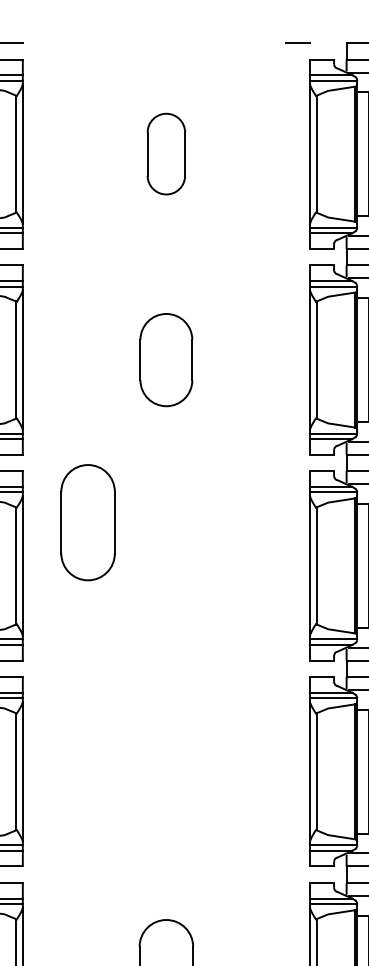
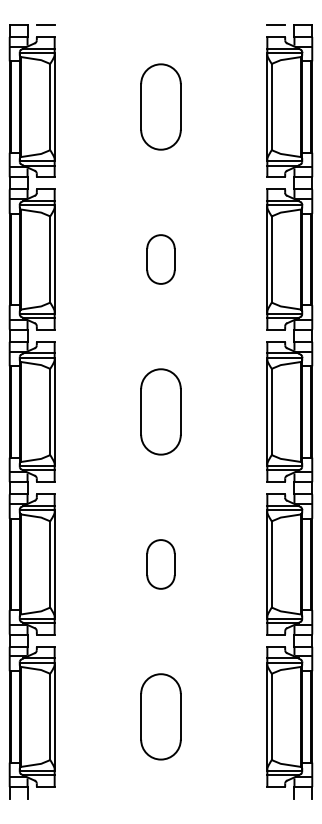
line: (296, 42) -> (275, 24), moved
part: (165, 153) -> (160, 106), size x1.43
part: (165, 360) -> (160, 259), size x0.71
part: (87, 522) -> (160, 411), moved
part: (165, 771) -> (160, 564), added

